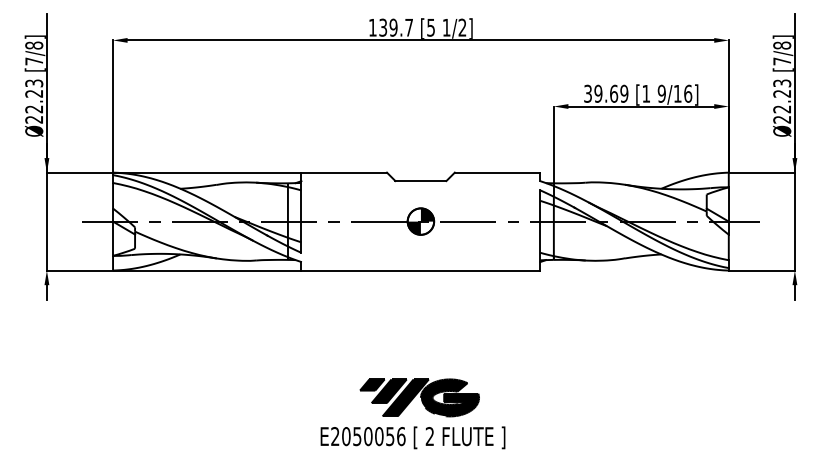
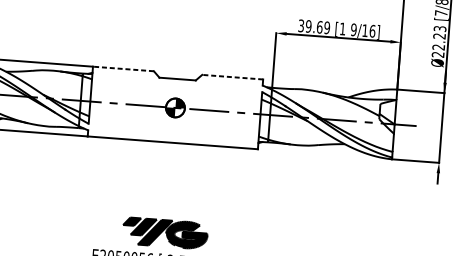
line: (344, 172) -> (123, 68), solid -> dashed
line: (497, 172) -> (232, 77), solid -> dashed

